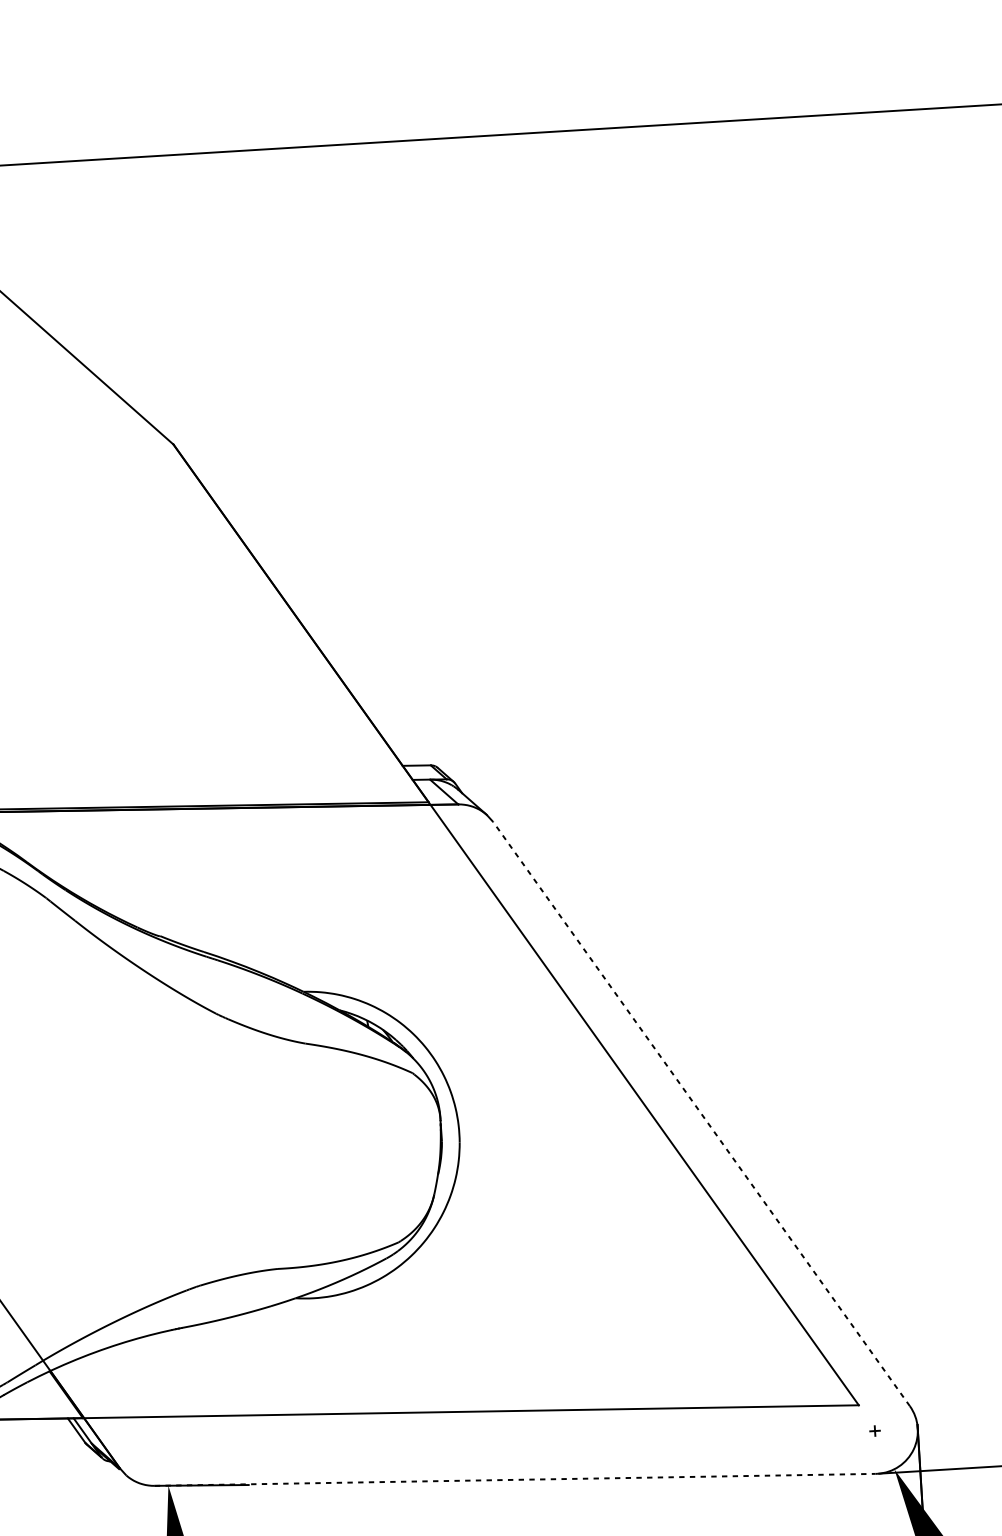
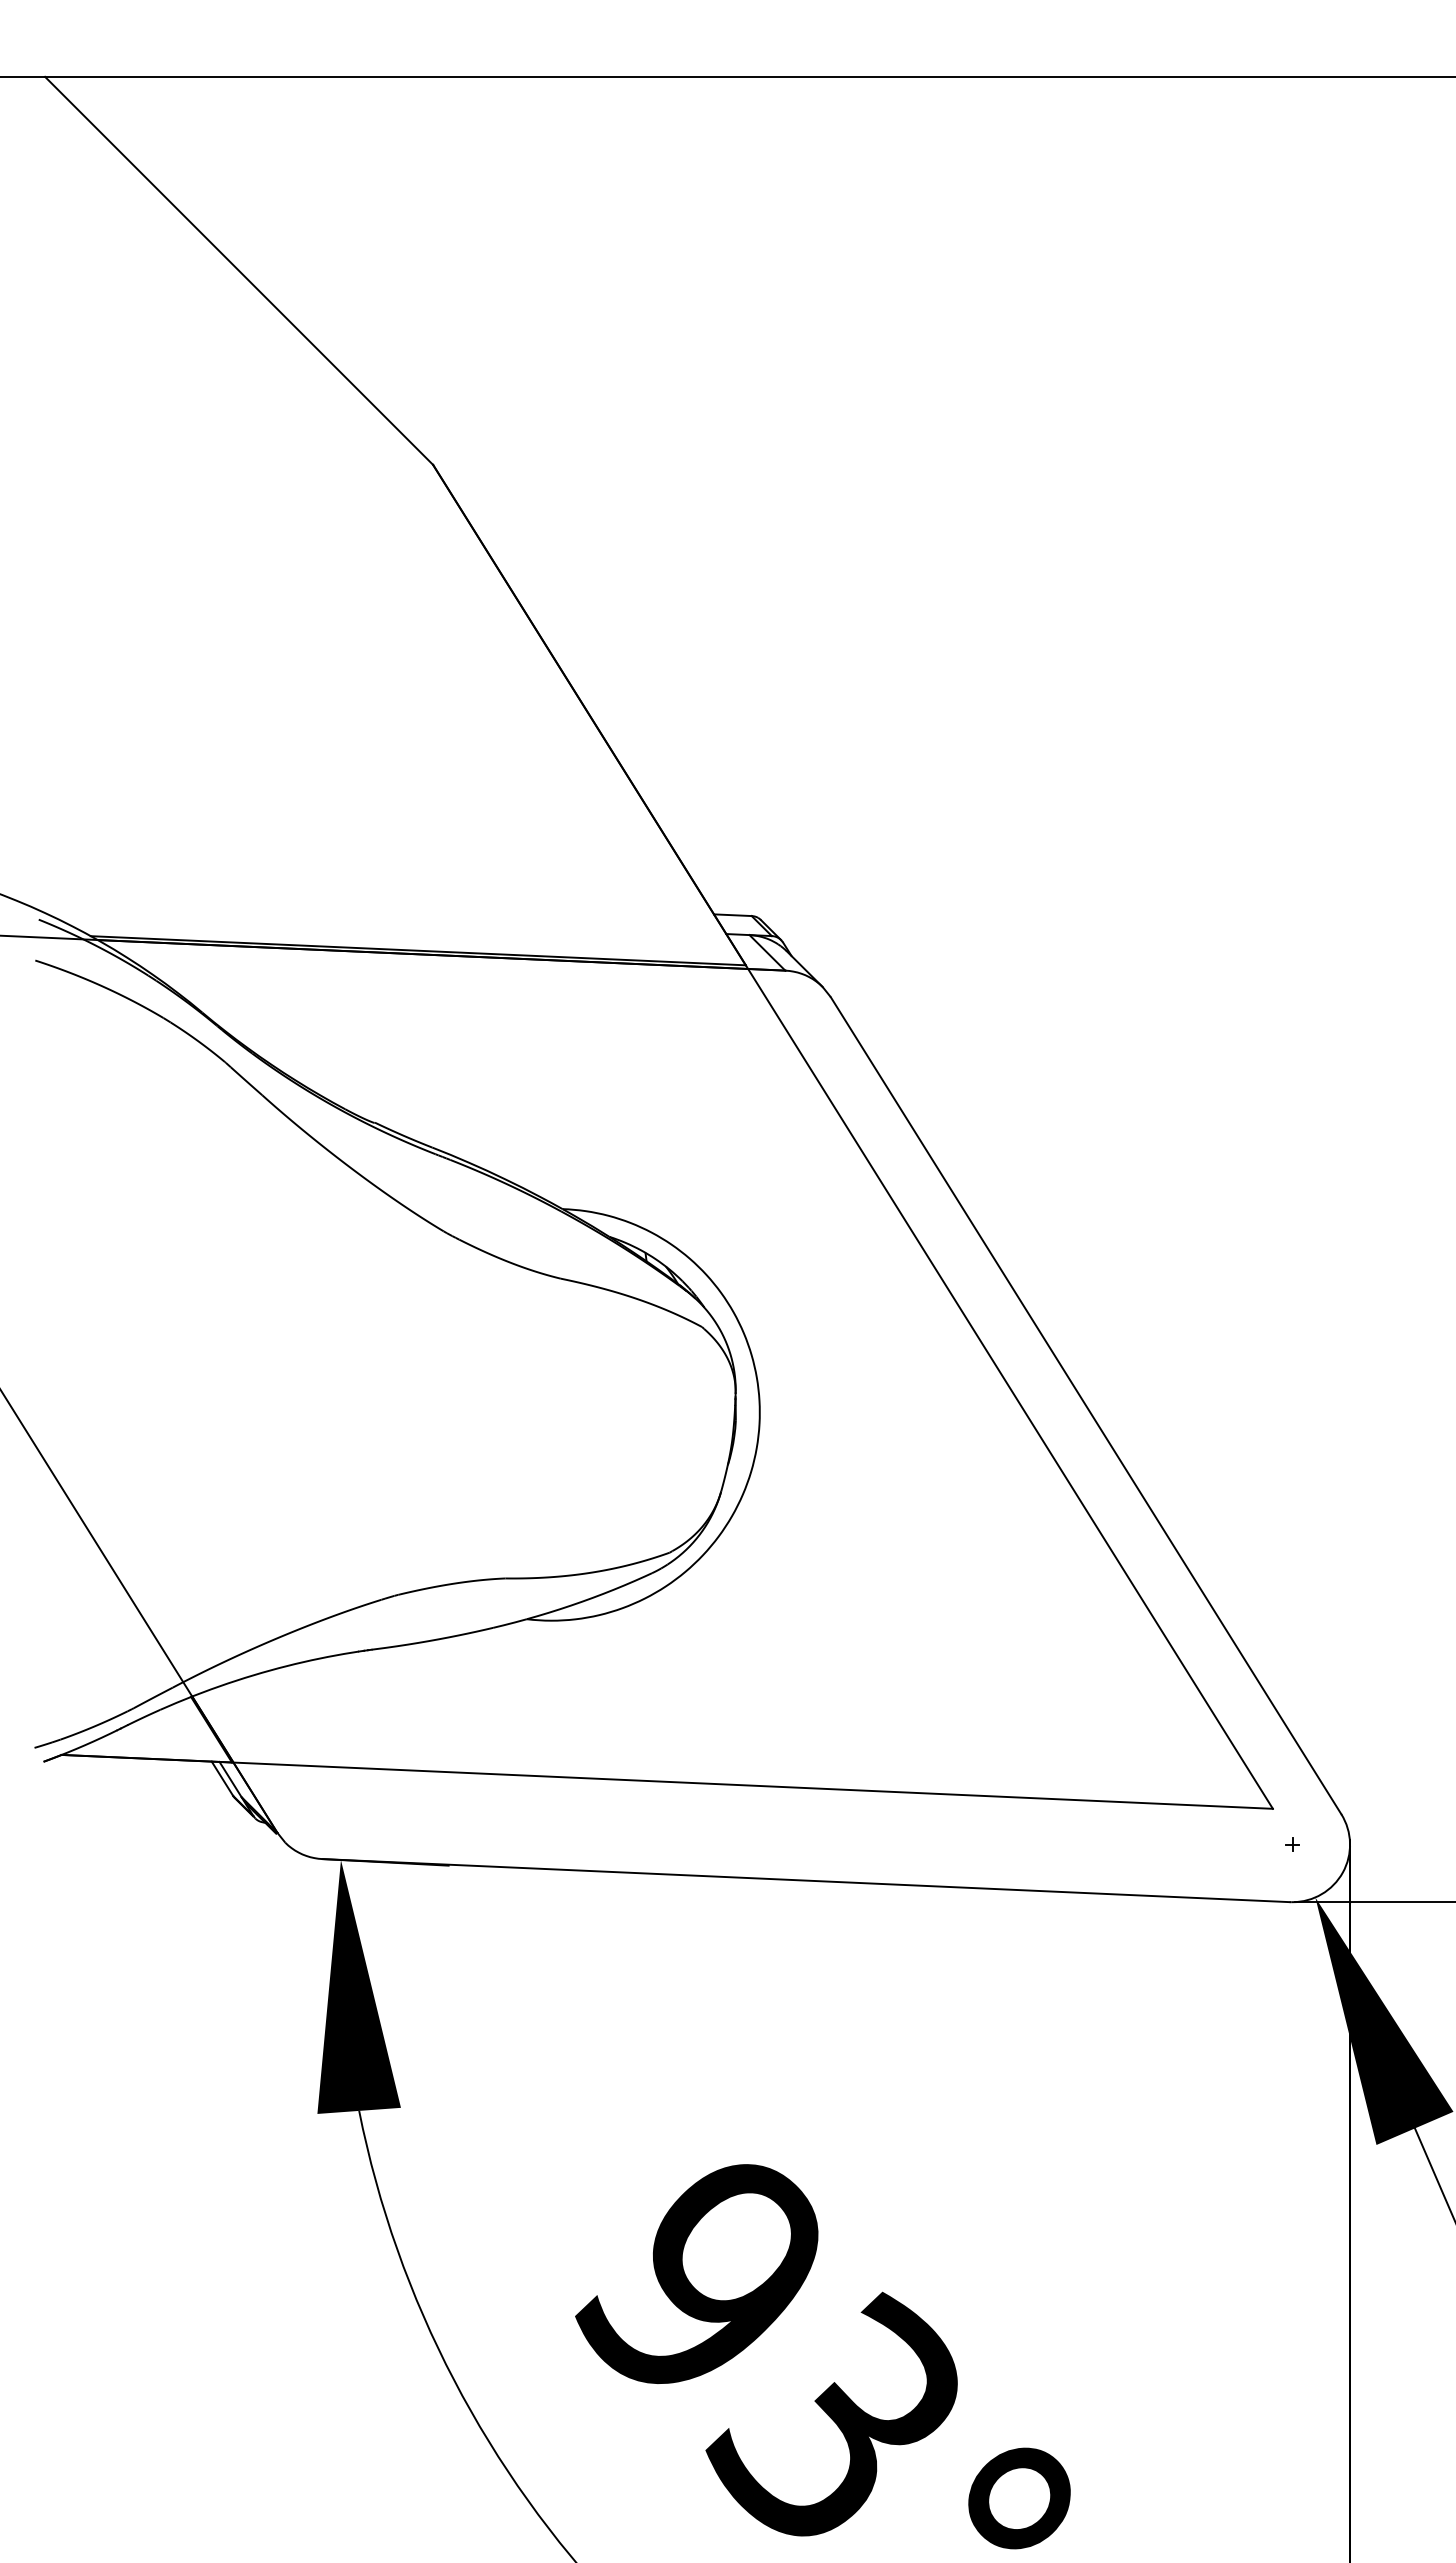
line: (701, 1113) -> (1086, 1405), dashed -> solid
line: (515, 1479) -> (806, 1880), dashed -> solid

